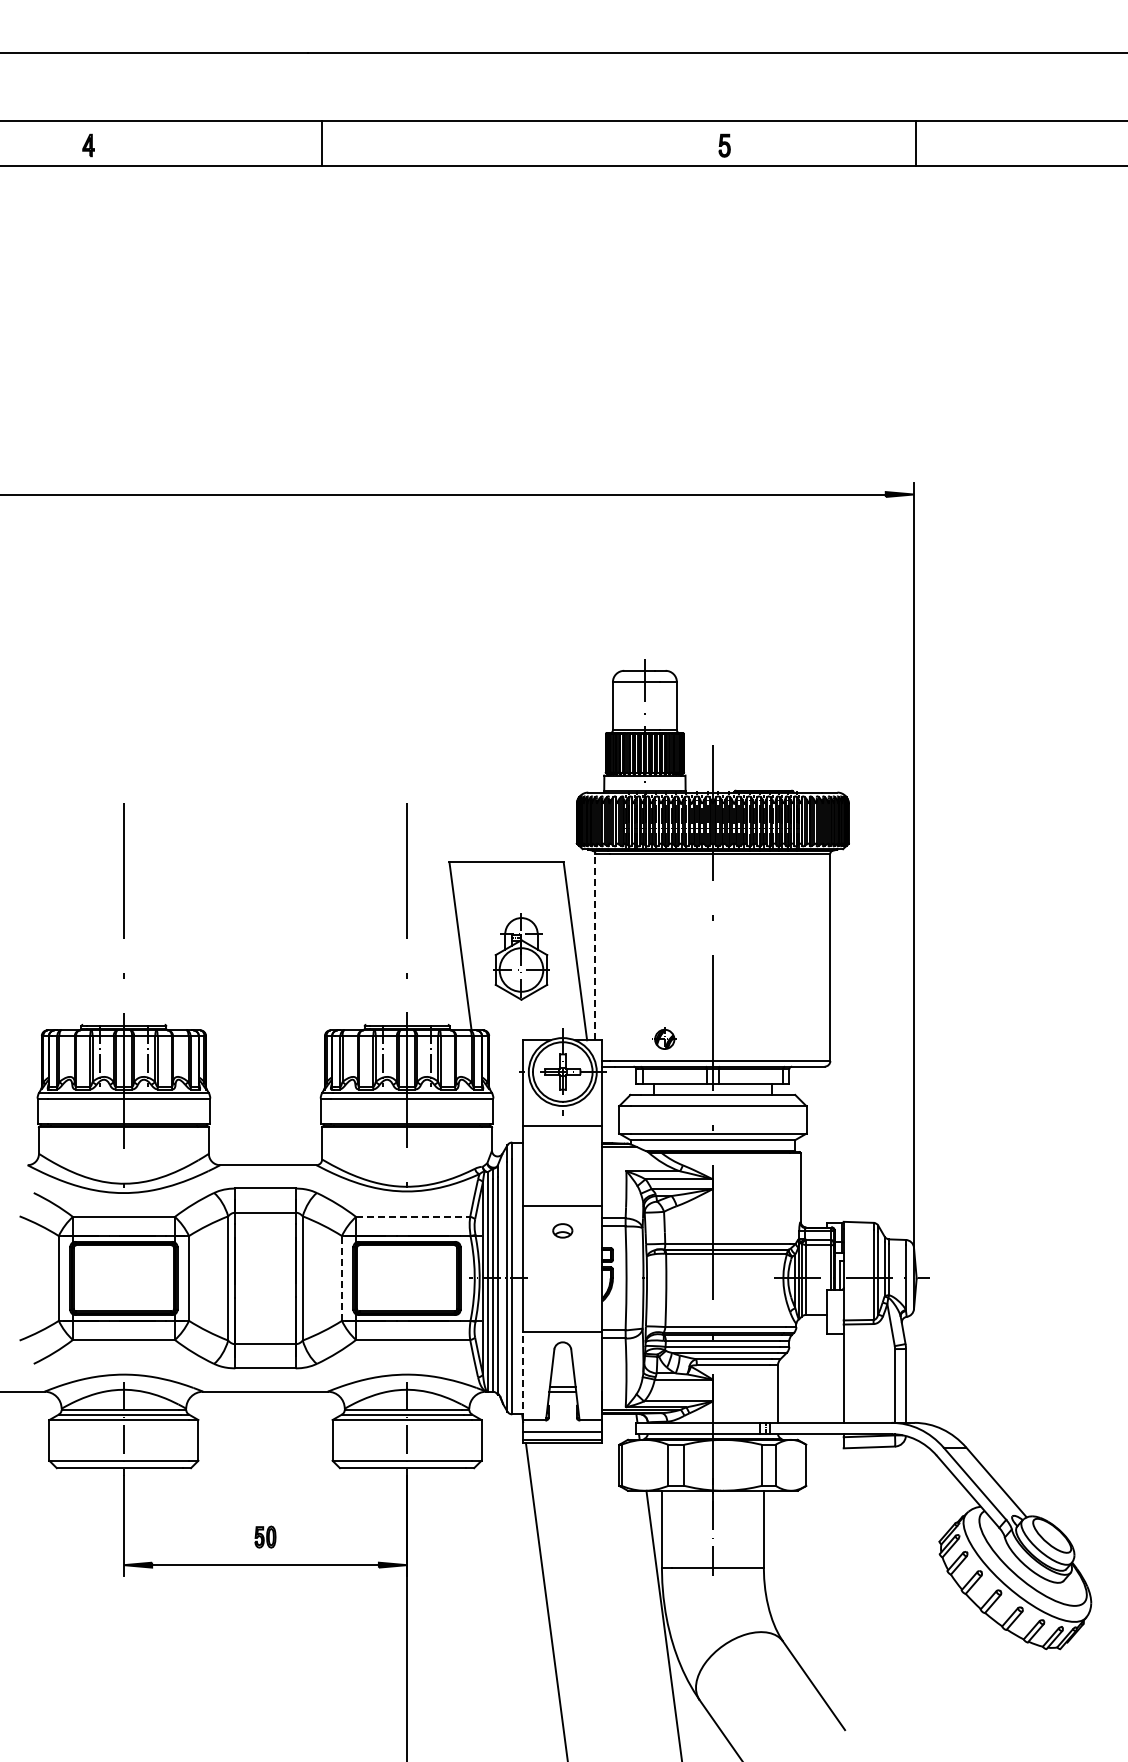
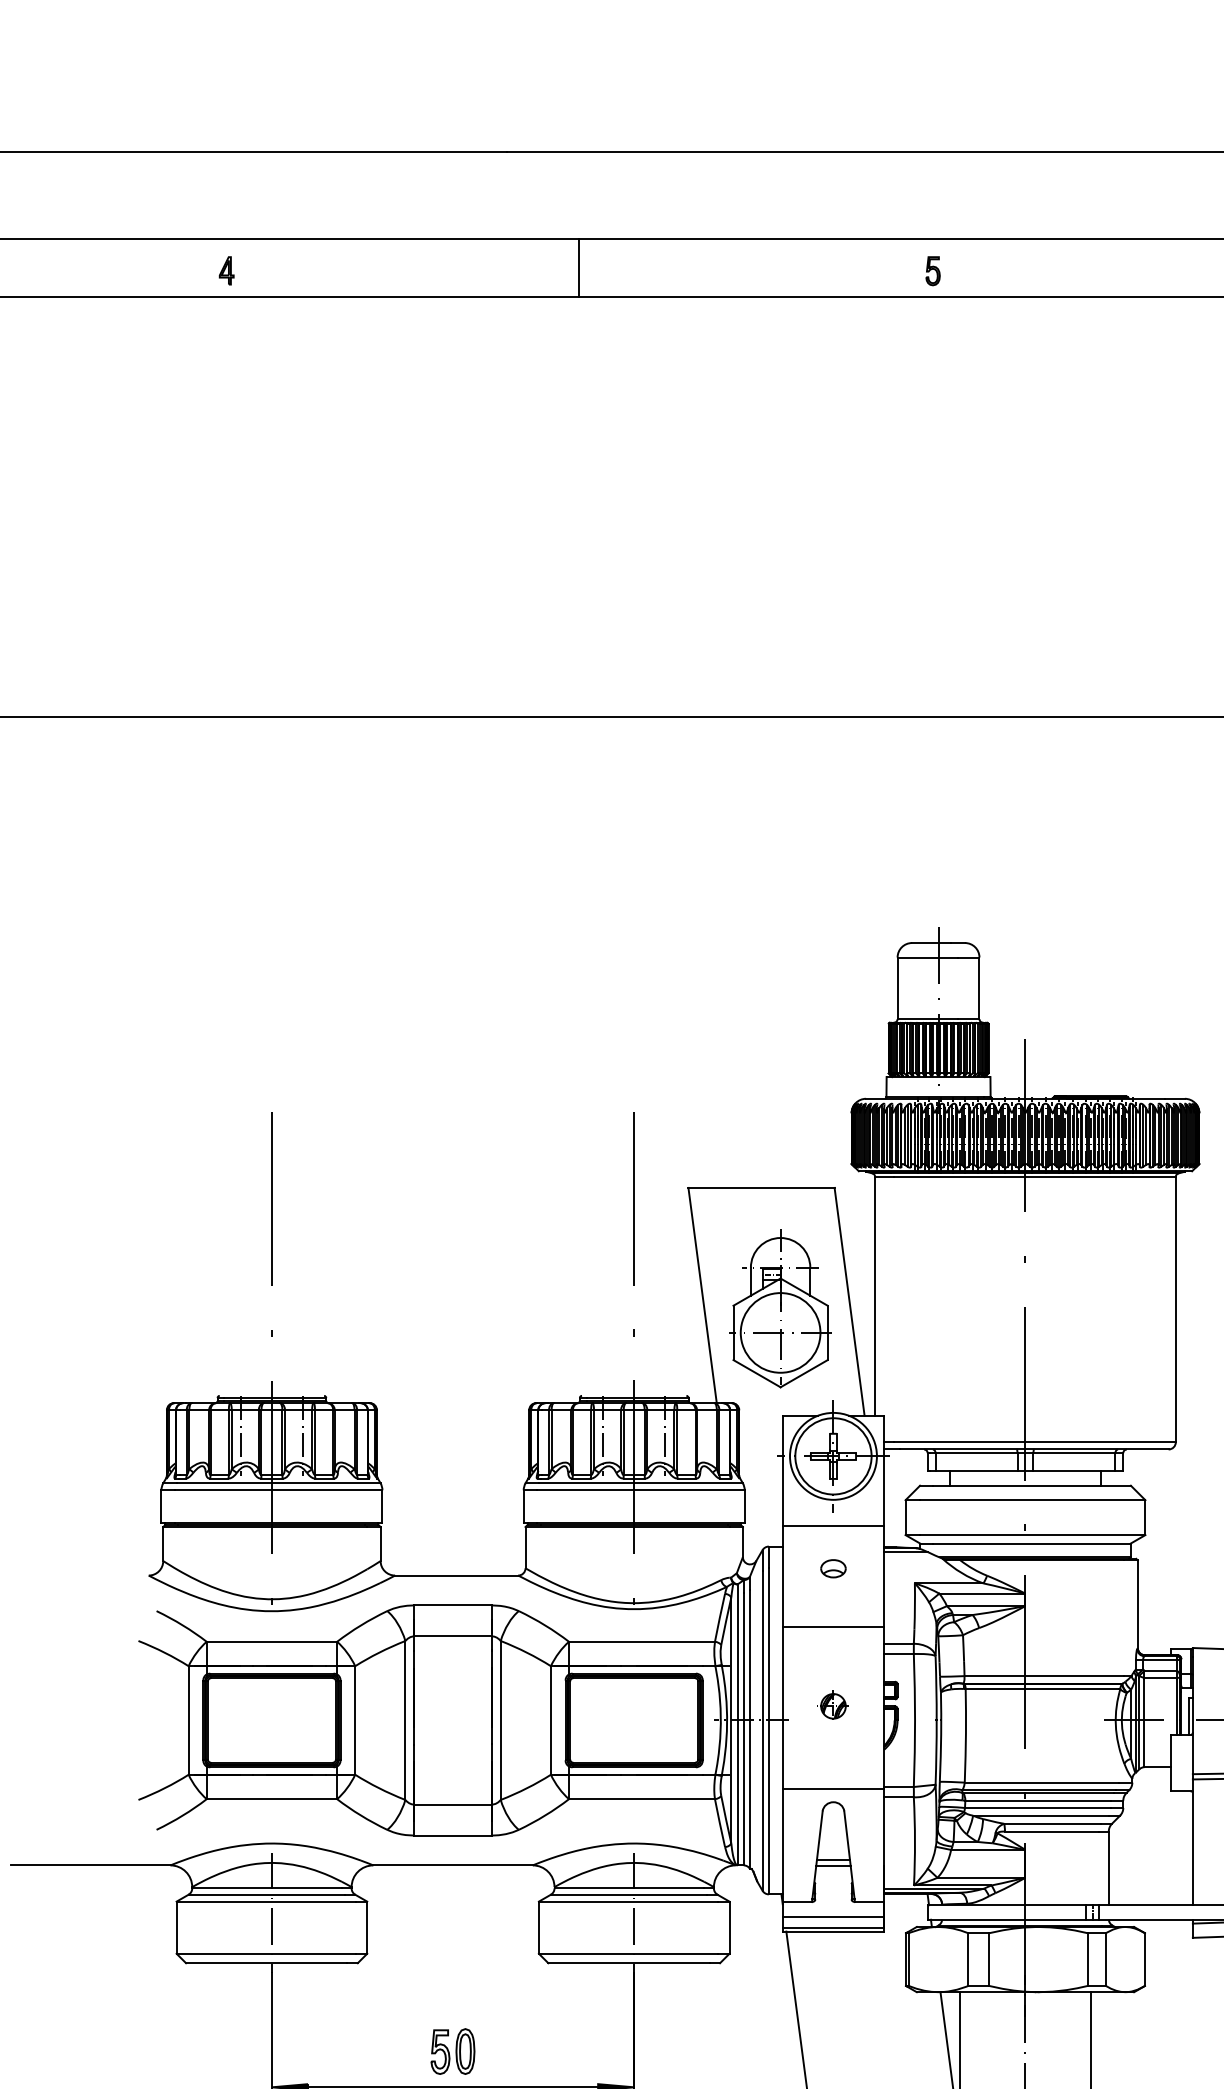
line: (322, 143) -> (579, 268), moved
part: (724, 145) -> (932, 270), moved
line: (595, 946) -> (875, 1295), dashed -> solid
part: (521, 956) -> (780, 1308), size x1.43
part: (664, 1038) -> (833, 1705), moved
line: (413, 1216) -> (642, 1641), dashed -> solid
part: (562, 1230) -> (833, 1568), moved
line: (341, 1277) -> (550, 1719), dashed -> solid
line: (523, 1375) -> (783, 1844), dashed -> solid
part: (265, 1536) -> (453, 2050), size x1.67

